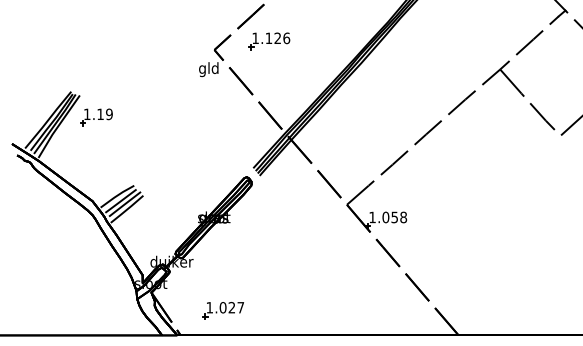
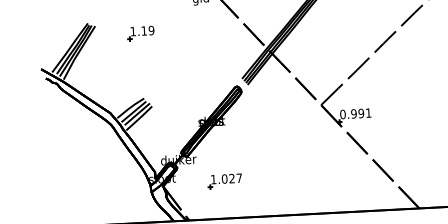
part: (96, 117) -> (141, 33), moved
text: (388, 217) -> (356, 113), 1.058 -> 0.991
part: (222, 310) -> (224, 181), moved

